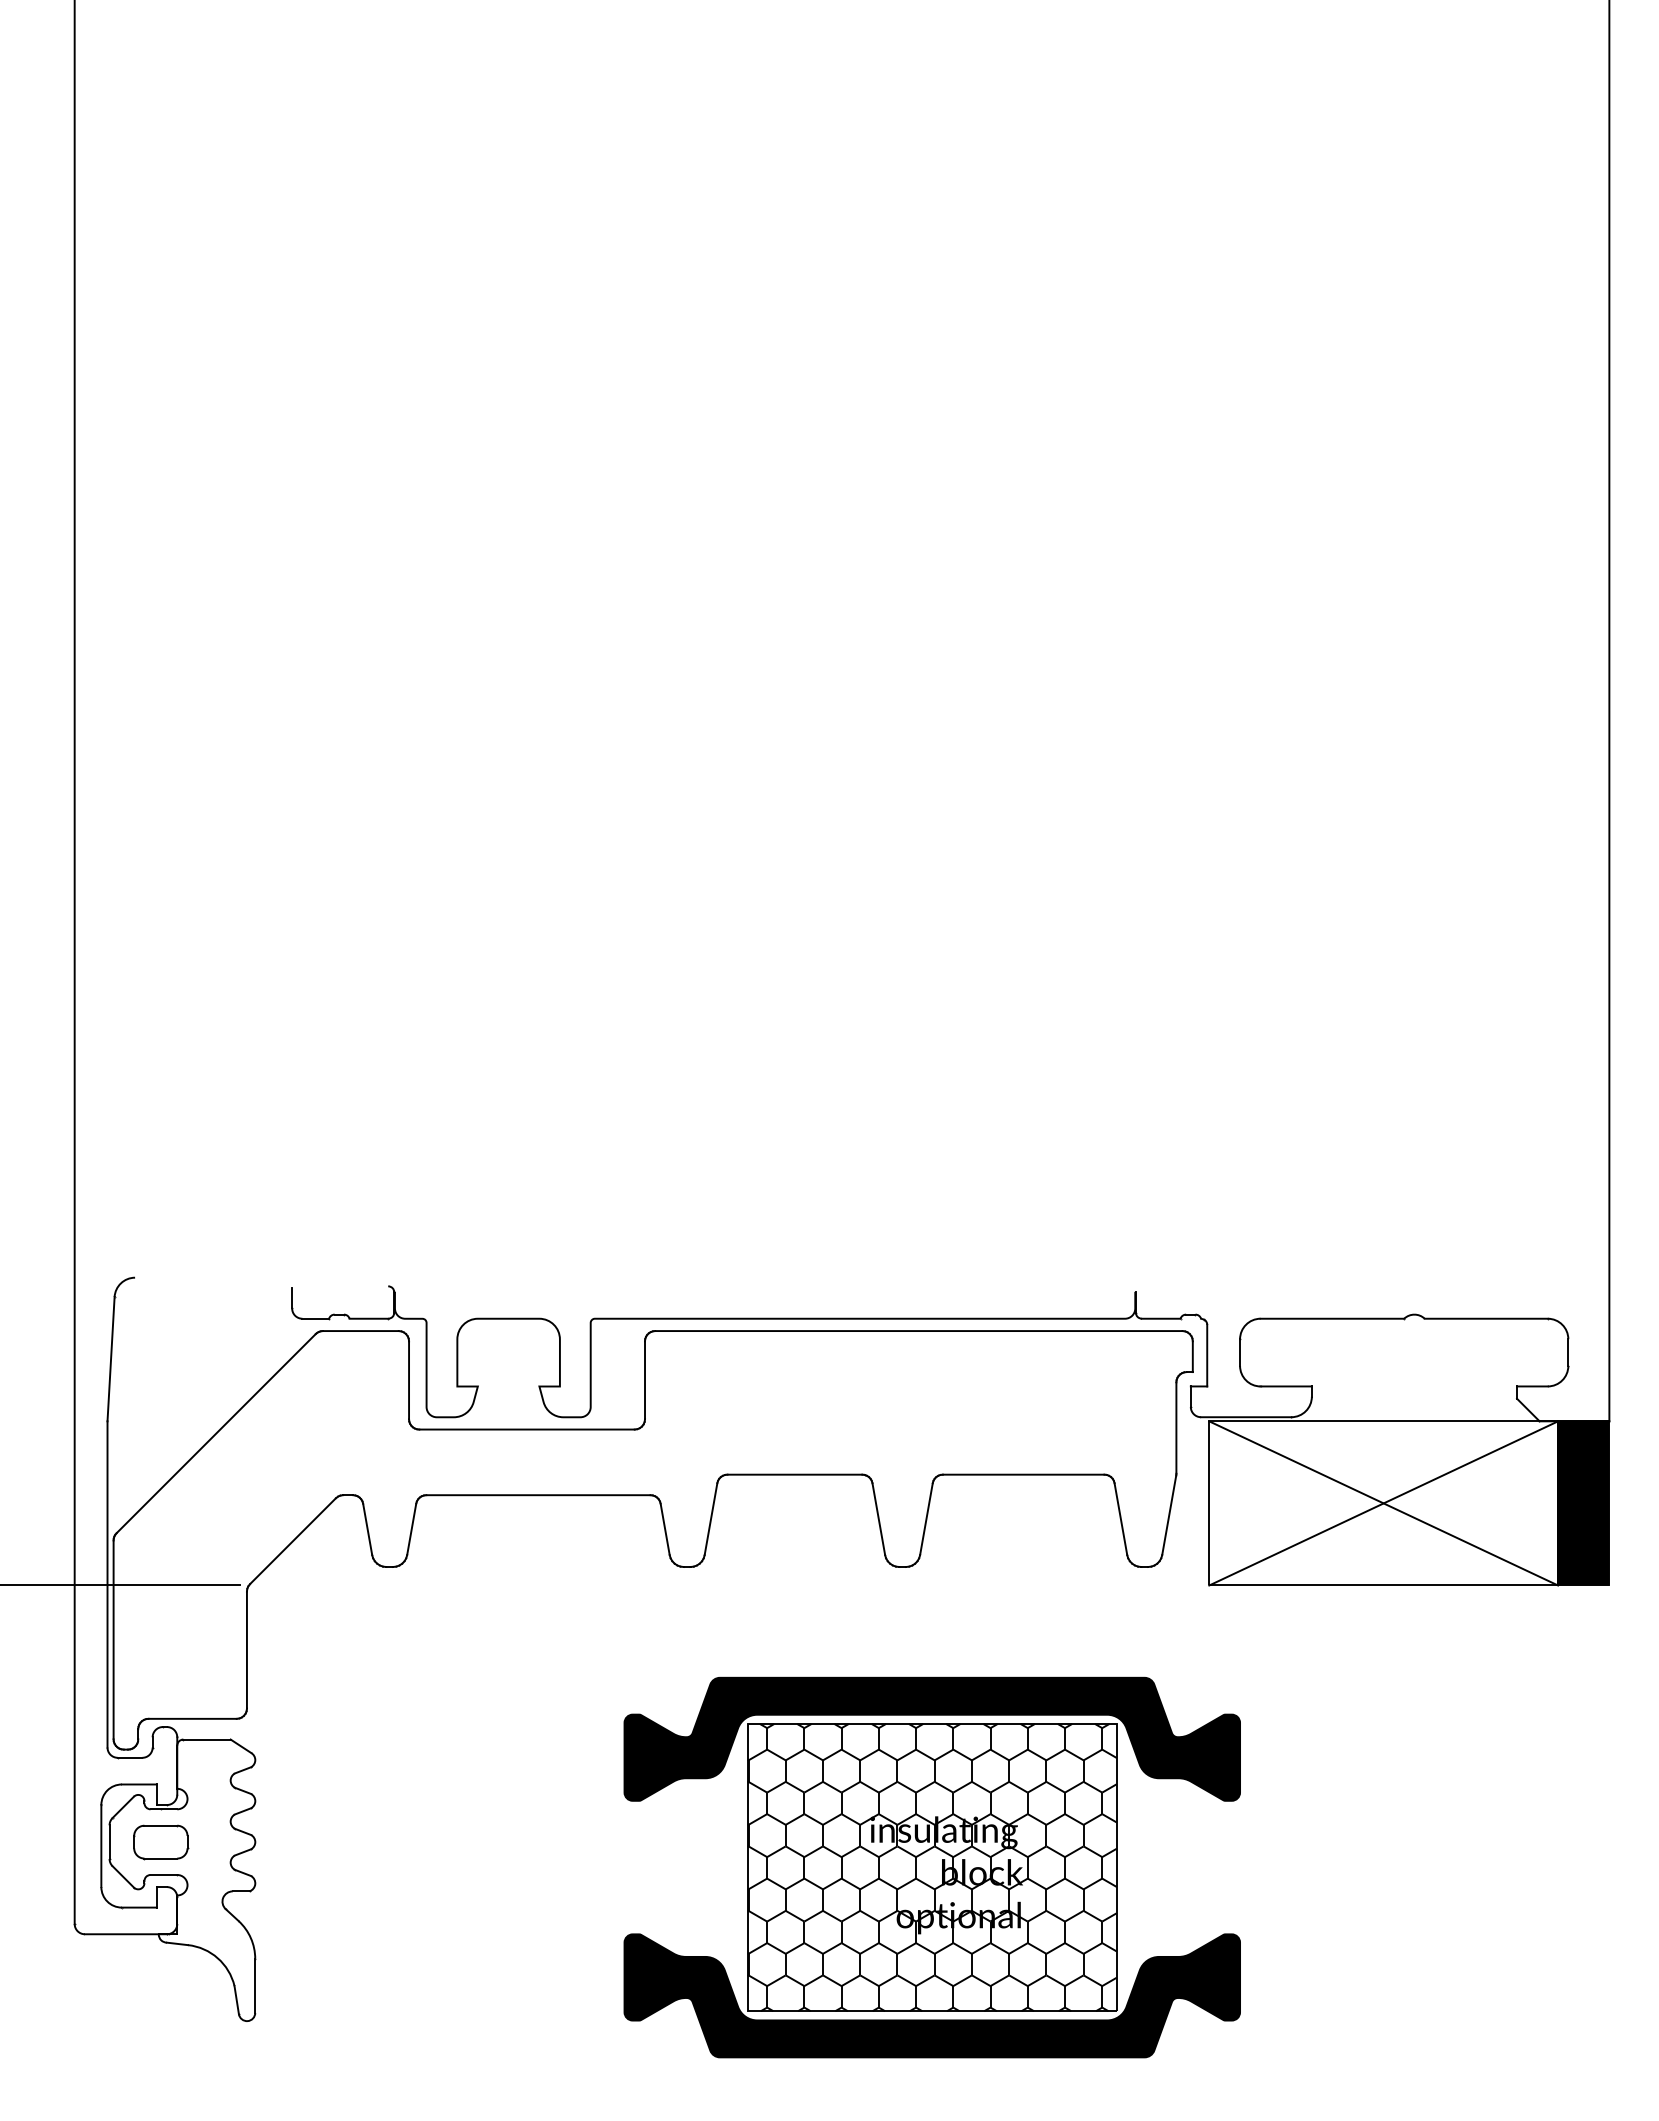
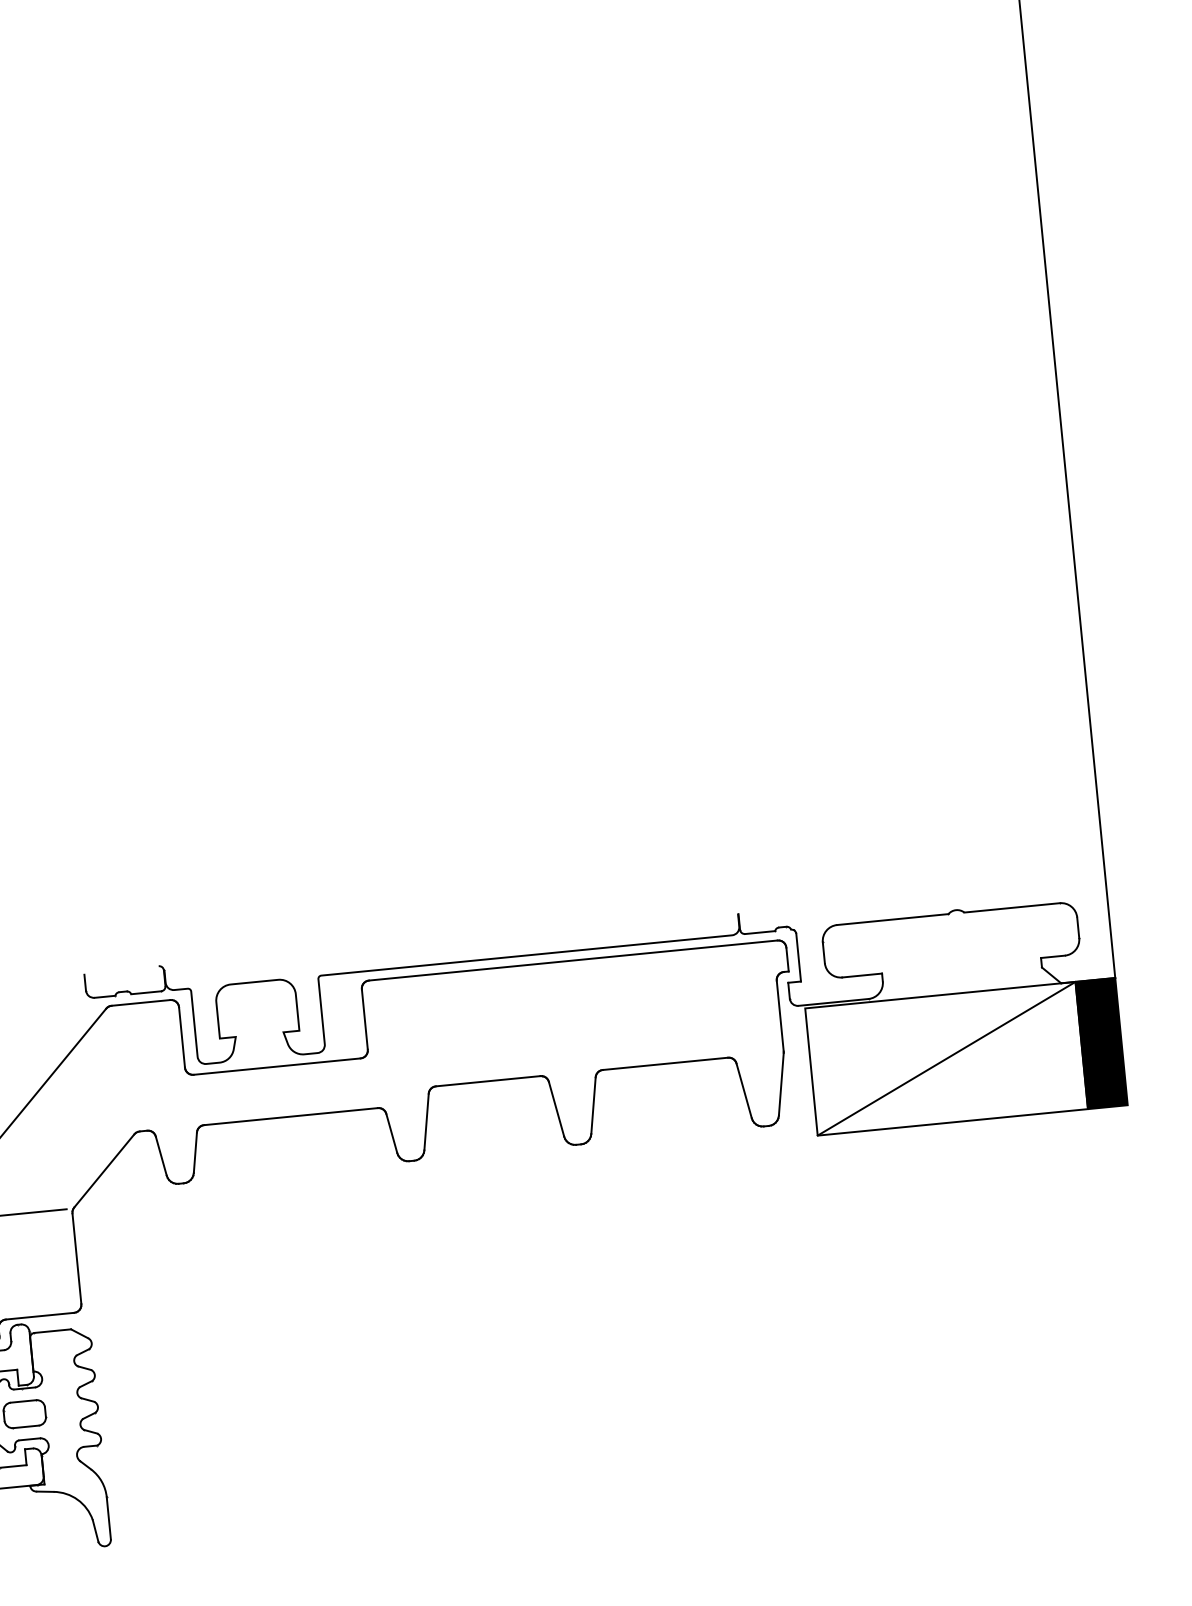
line: (1383, 1503) -> (946, 1058), removed
part: (931, 1867) -> (623, 1375), removed

